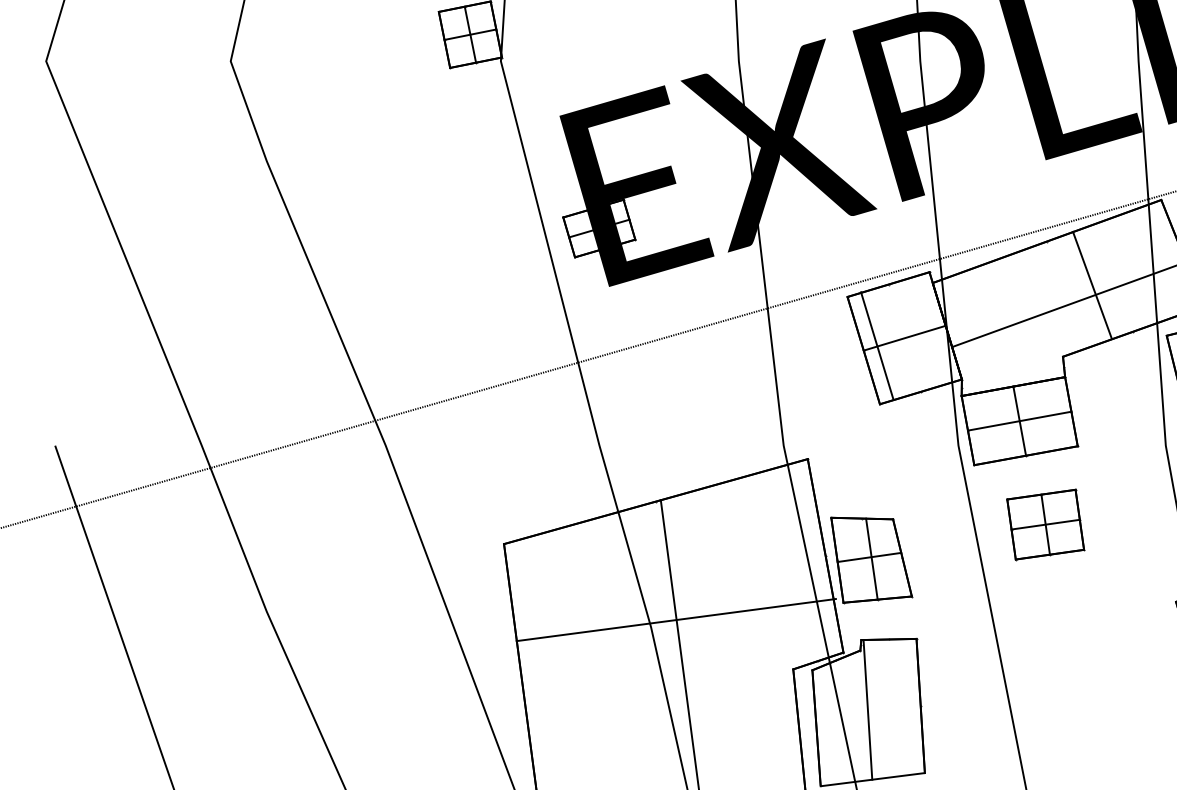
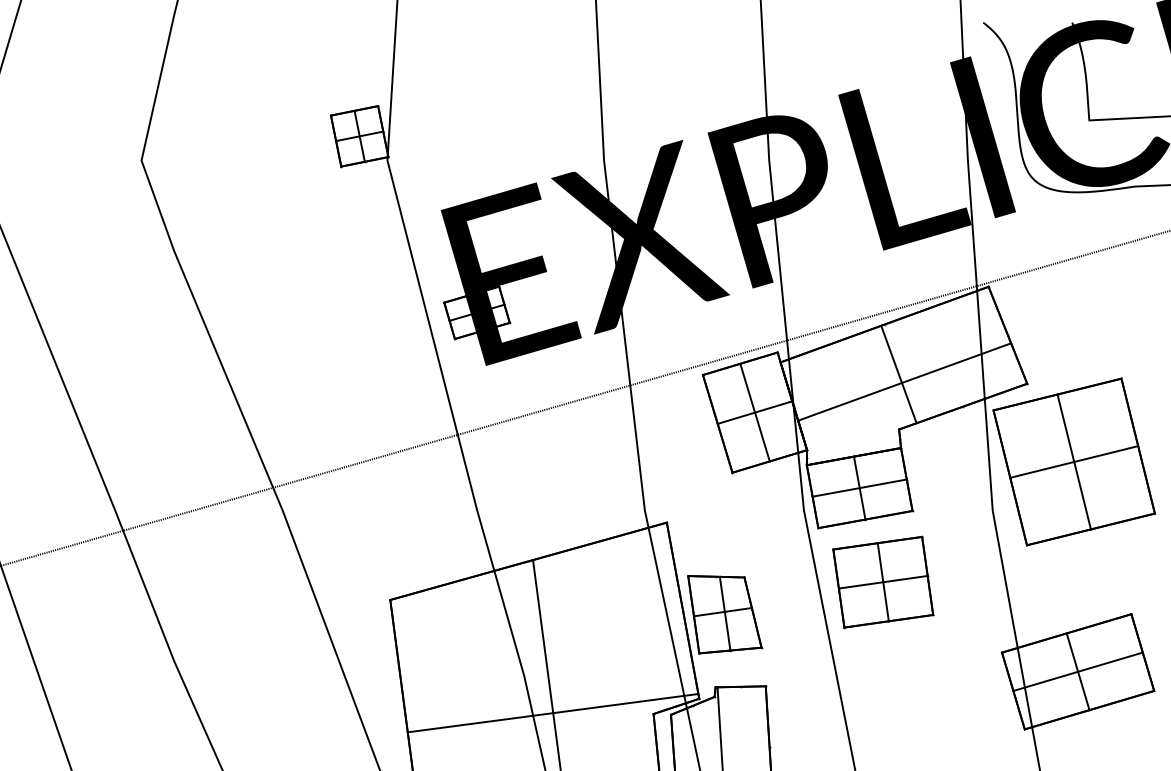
line: (1091, 285) -> (898, 374), moved
line: (876, 345) -> (754, 412), moved
part: (1045, 524) -> (883, 582), size x1.43
line: (675, 619) -> (552, 712), moved

